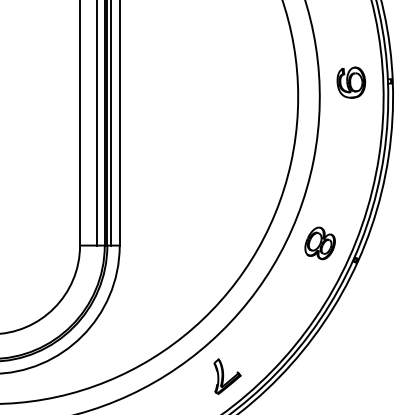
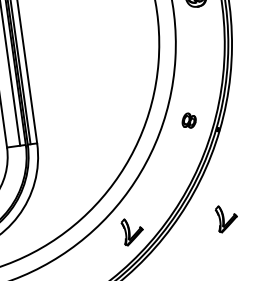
part: (319, 243) -> (188, 120), size x0.6
part: (351, 376) -> (226, 218), added

